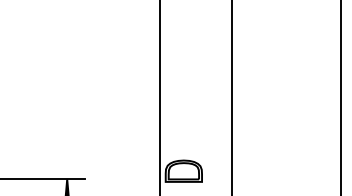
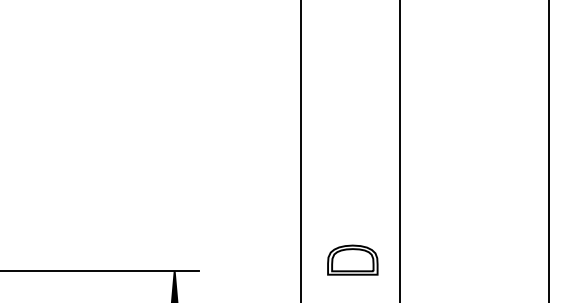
part: (183, 170) -> (352, 259), moved

